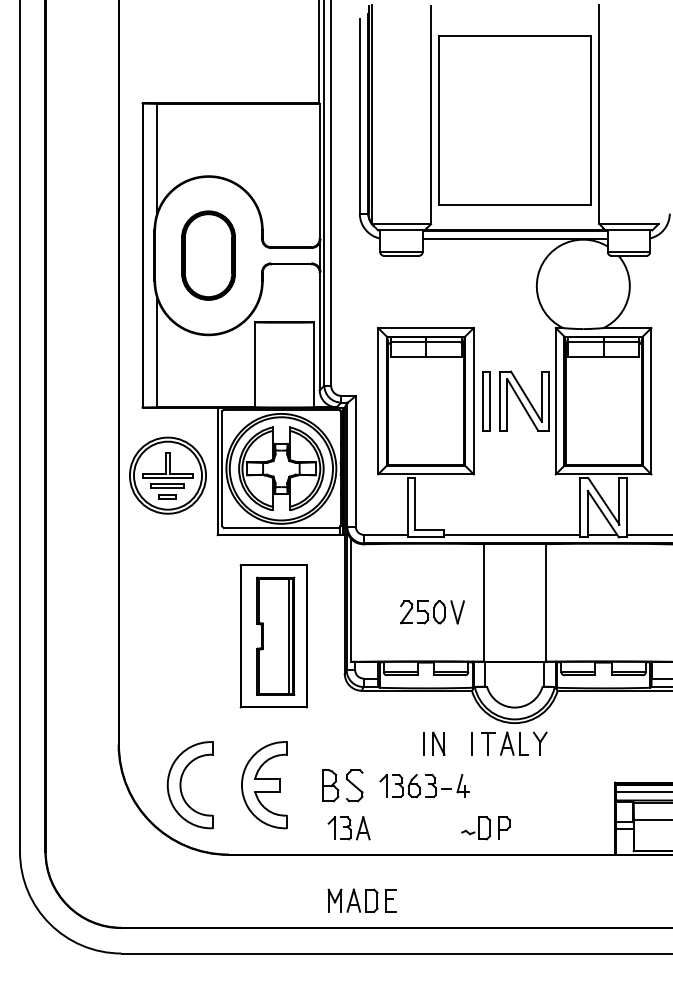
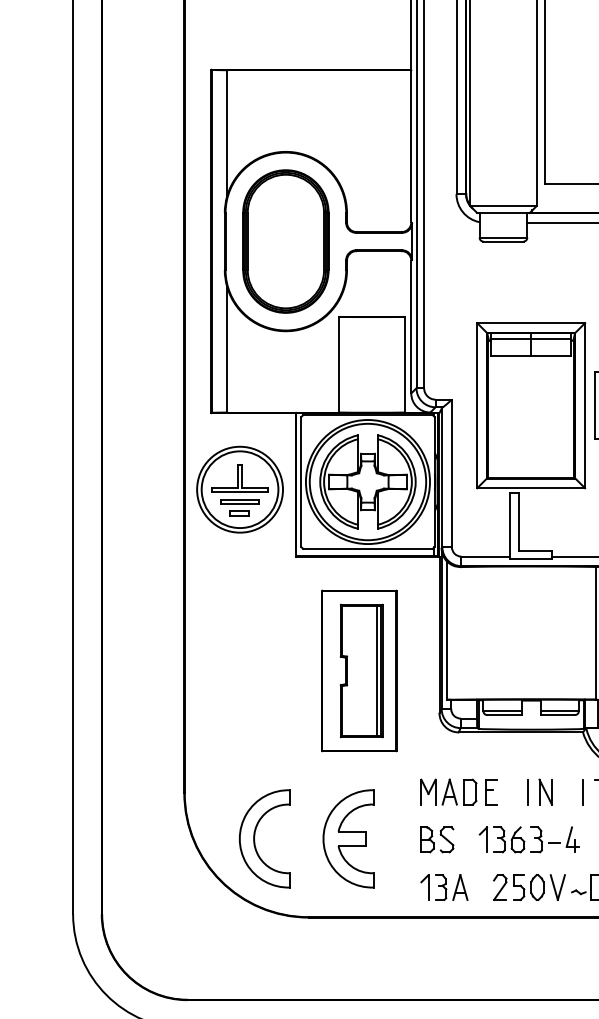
part: (208, 255) -> (285, 241), size x1.43
part: (432, 612) -> (529, 887), moved
part: (343, 786) -> (438, 840), size x0.71
part: (361, 900) -> (458, 791), moved

